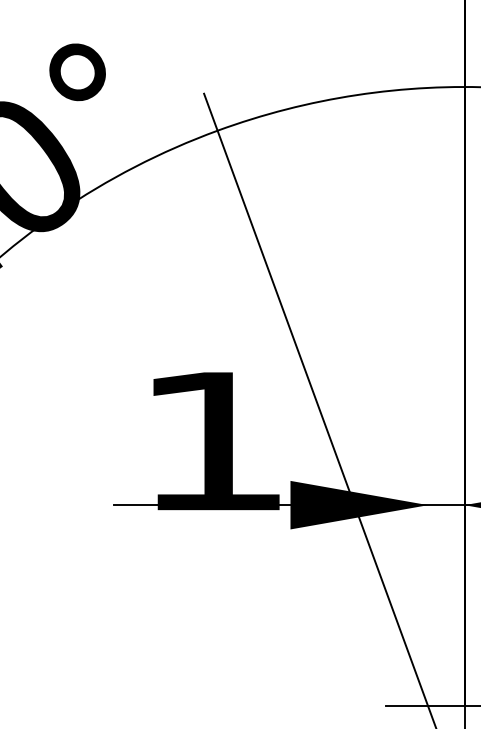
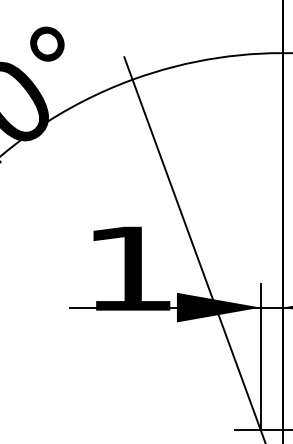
line: (427, 585) -> (260, 356), added

